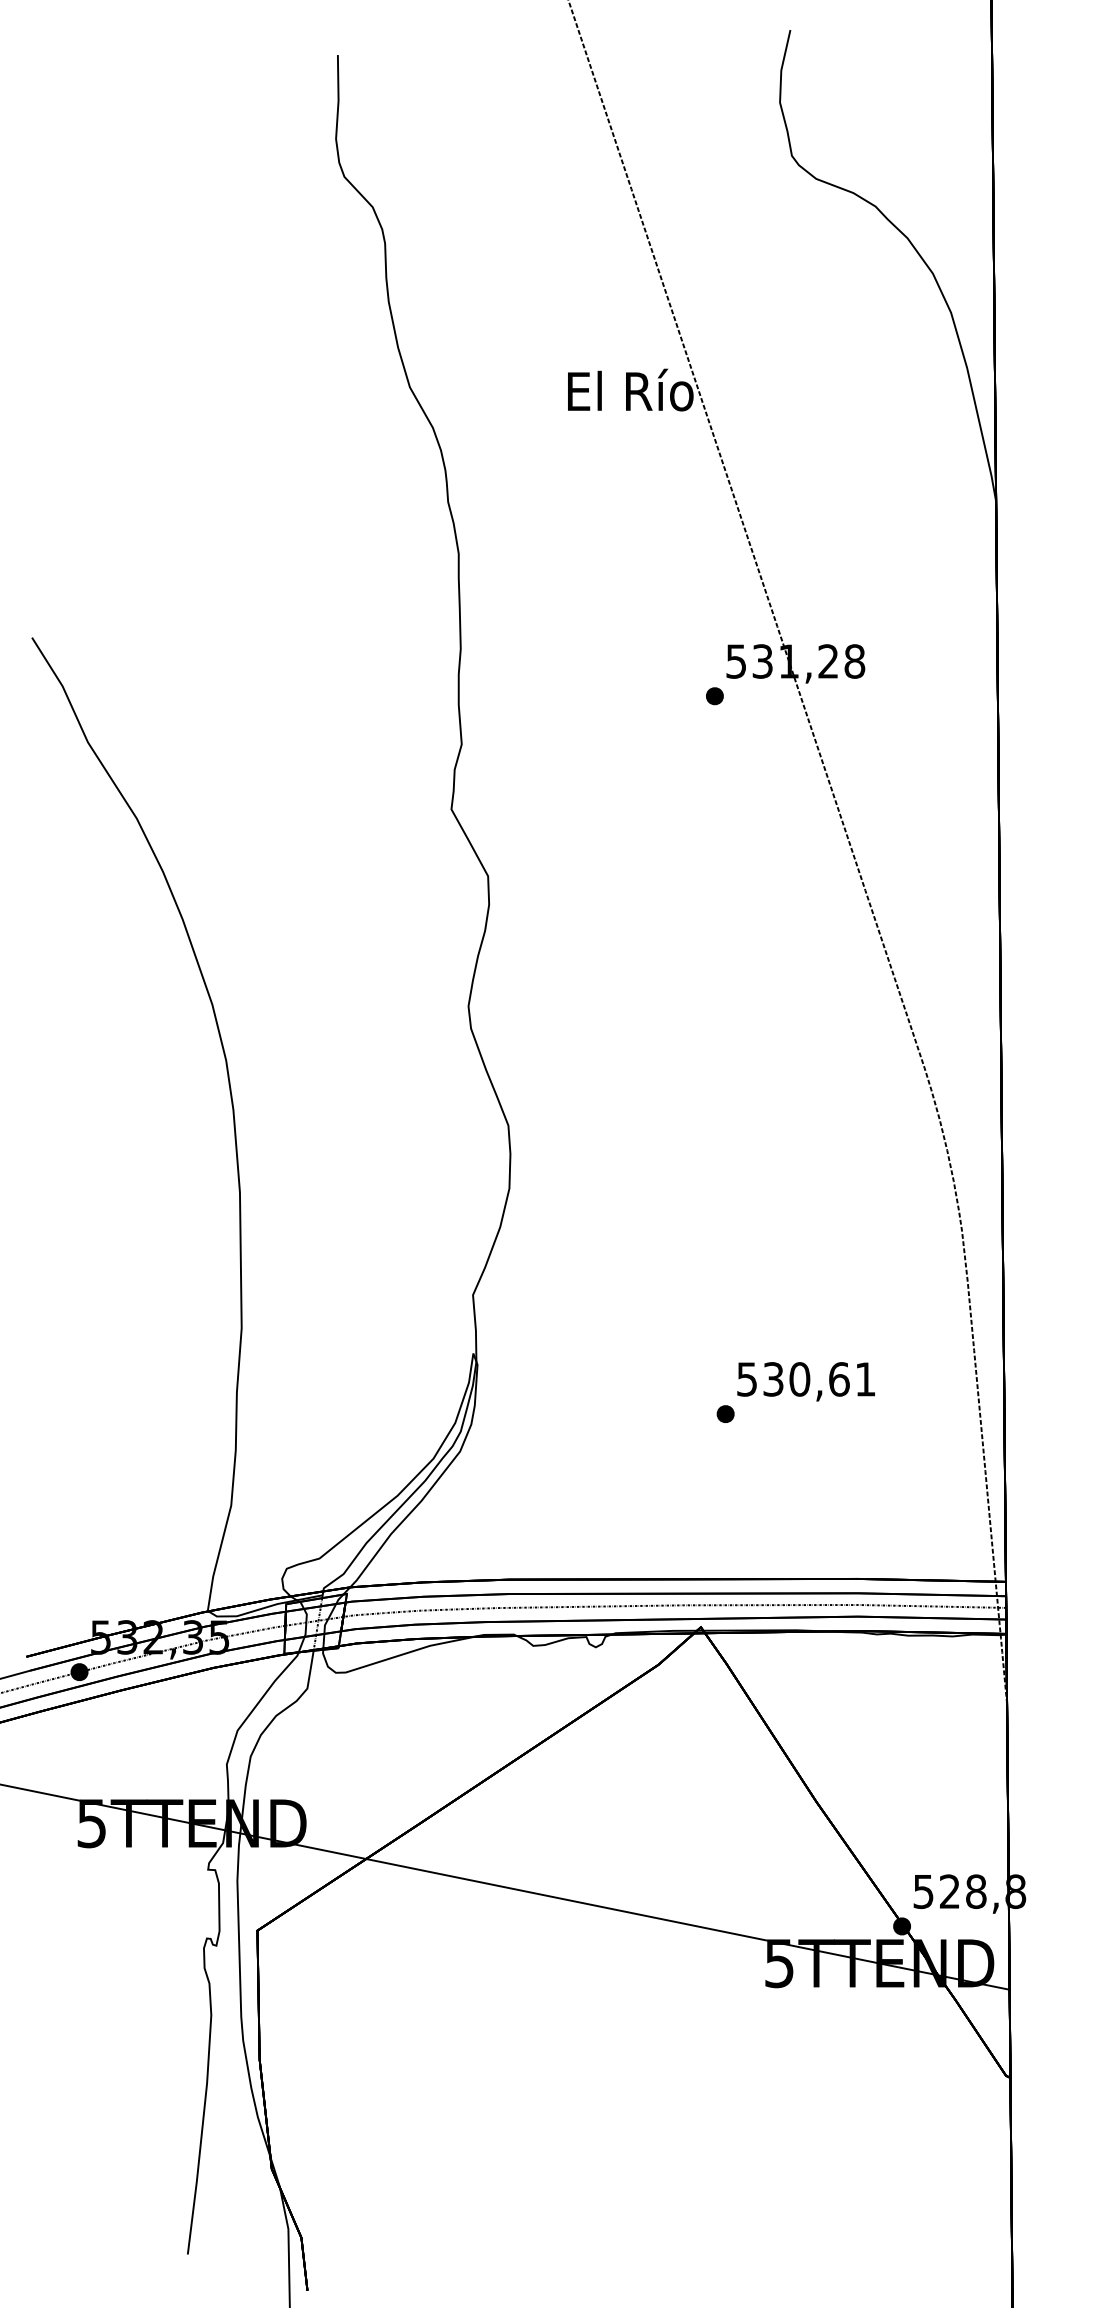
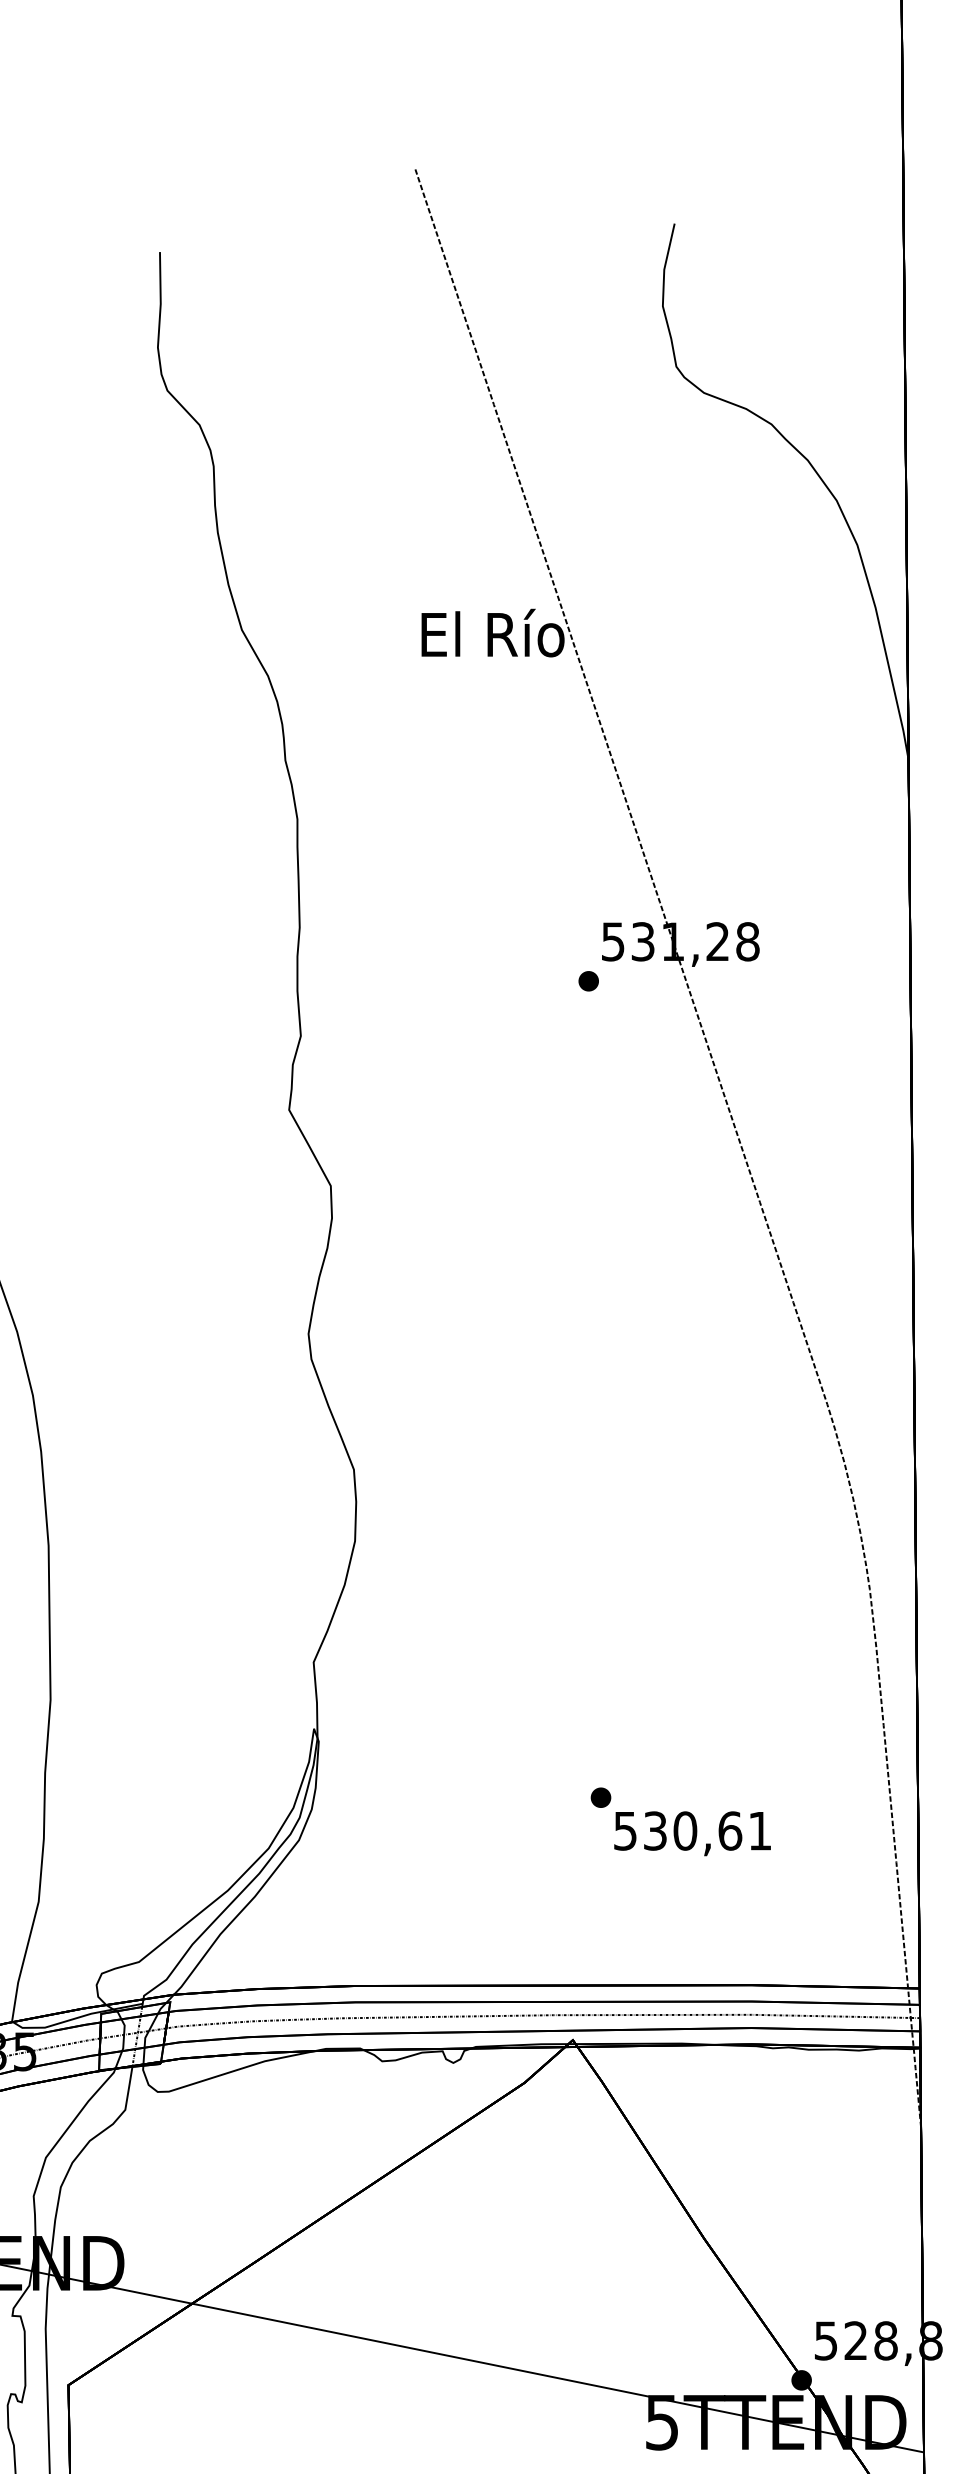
text: (805, 1381) -> (691, 1833), moved

